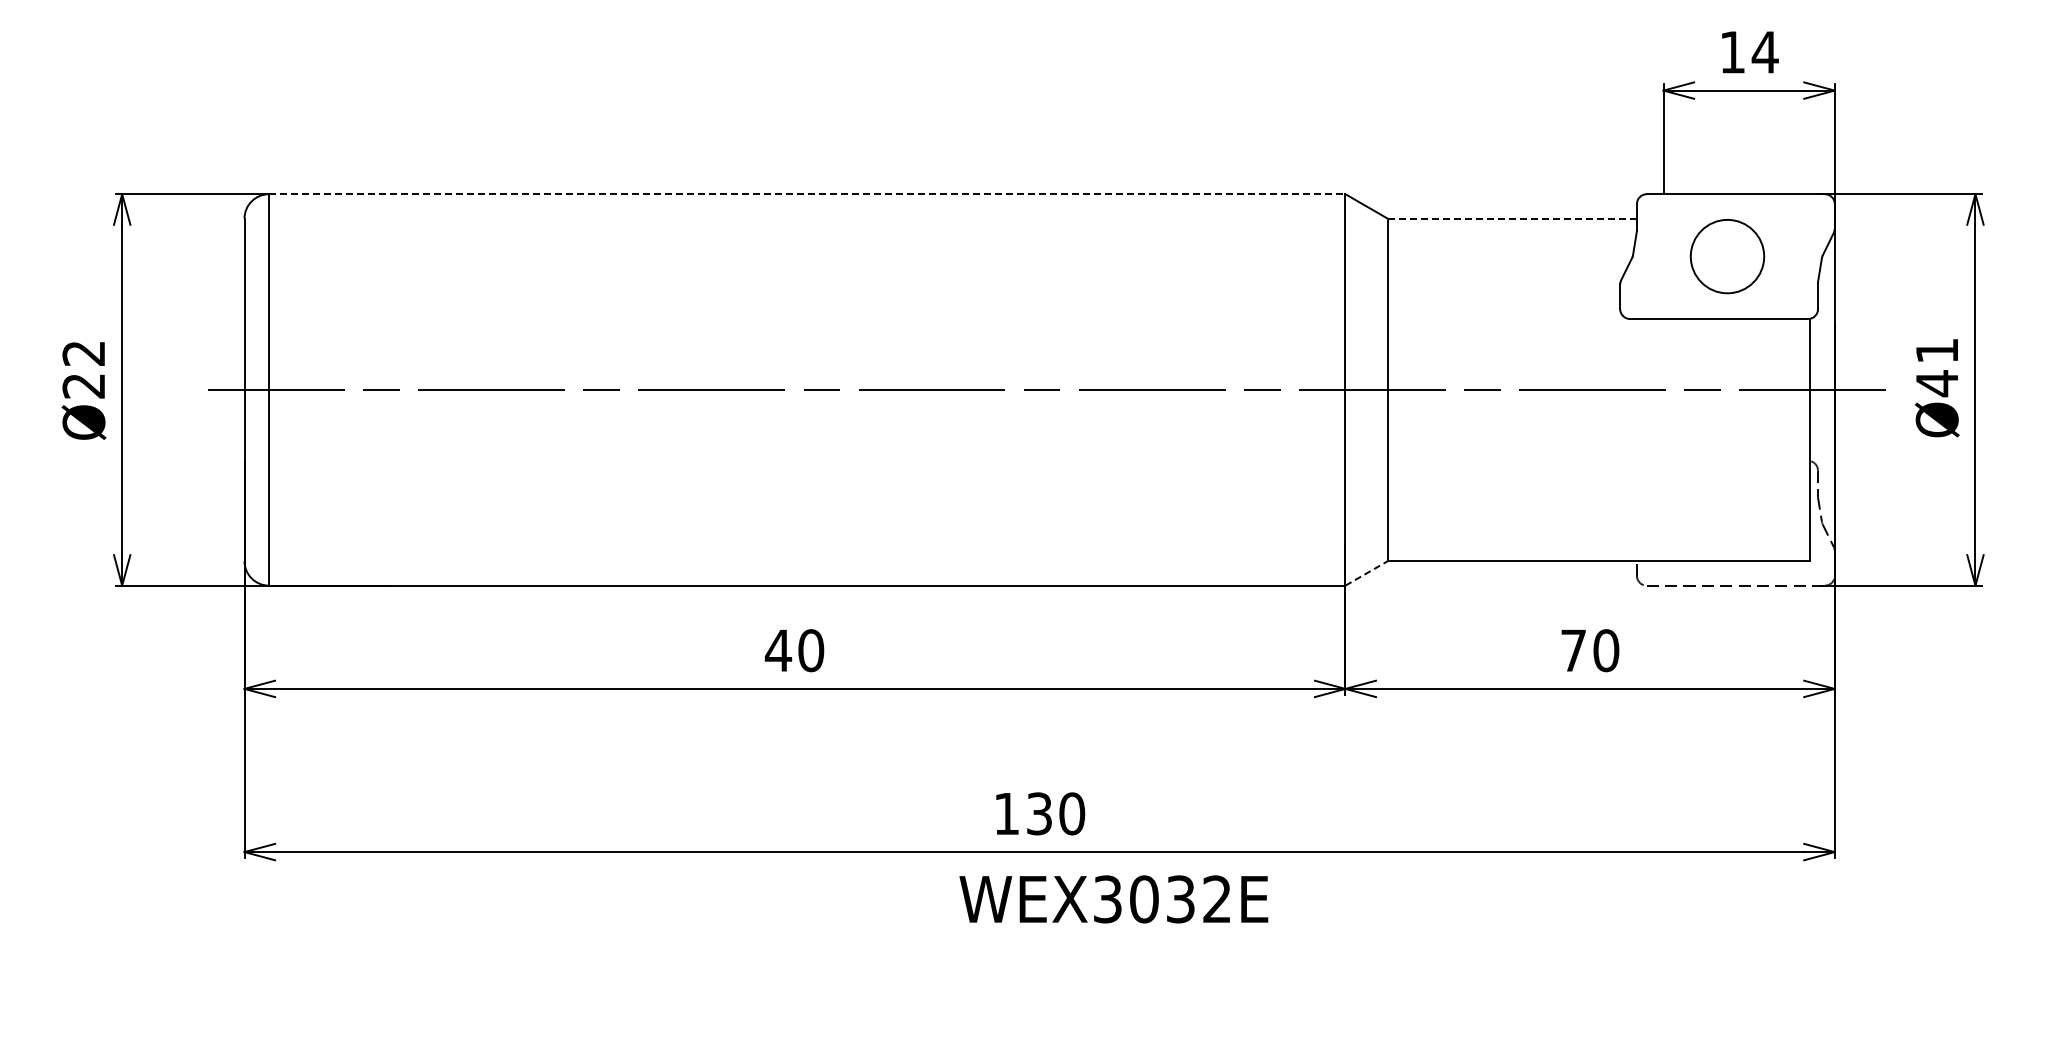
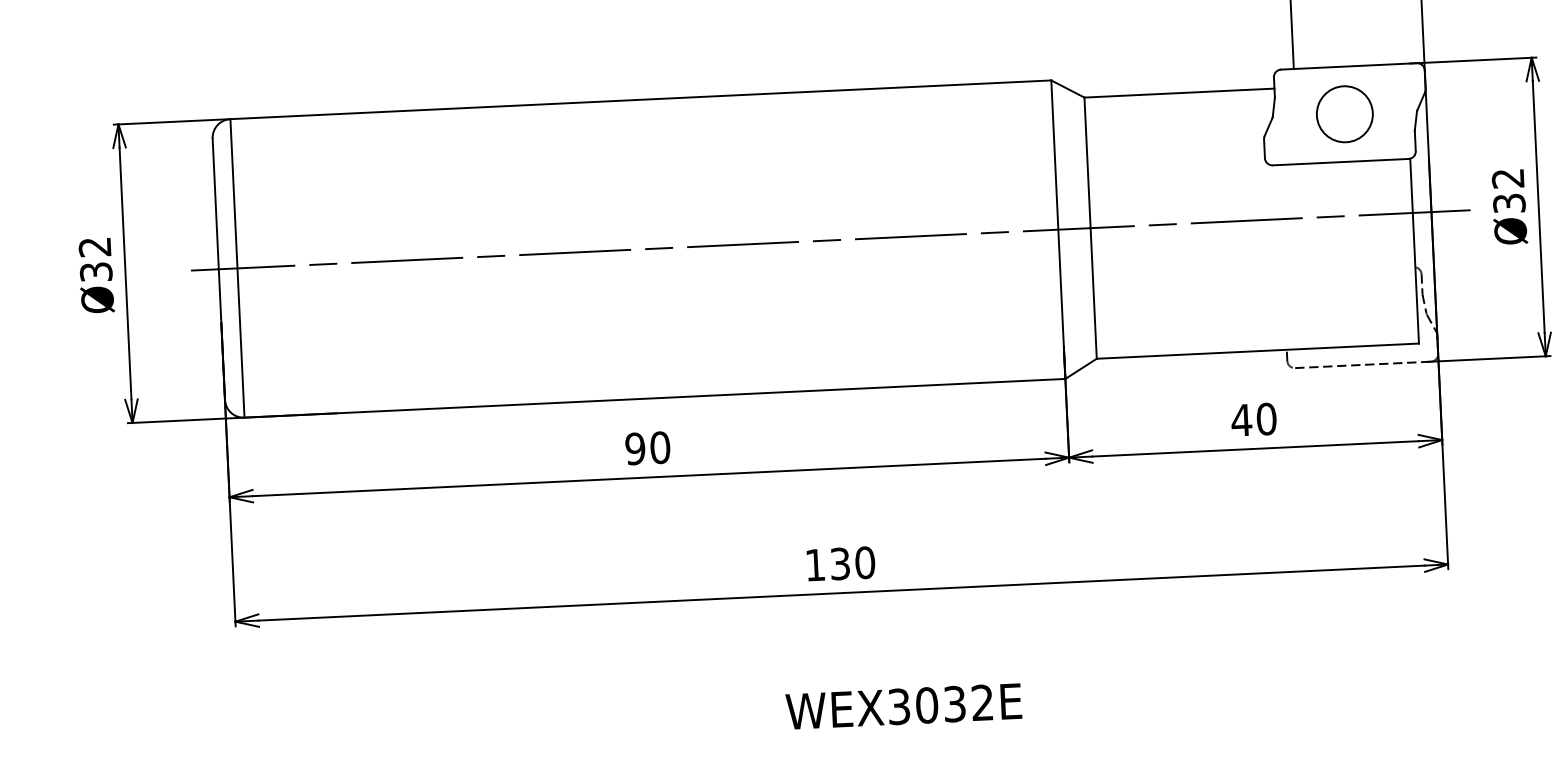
line: (807, 194) -> (641, 100), dashed -> solid
line: (1512, 218) -> (1179, 92), dashed -> solid
text: (1936, 368) -> (1508, 192), Ø41 -> Ø32
text: (83, 385) -> (95, 271), Ø22 -> Ø32
line: (1367, 573) -> (1081, 368), dashed -> solid
text: (778, 650) -> (635, 448), 40 -> 90
text: (1573, 650) -> (1241, 420), 70 -> 40
text: (1113, 899) -> (903, 706), moved

